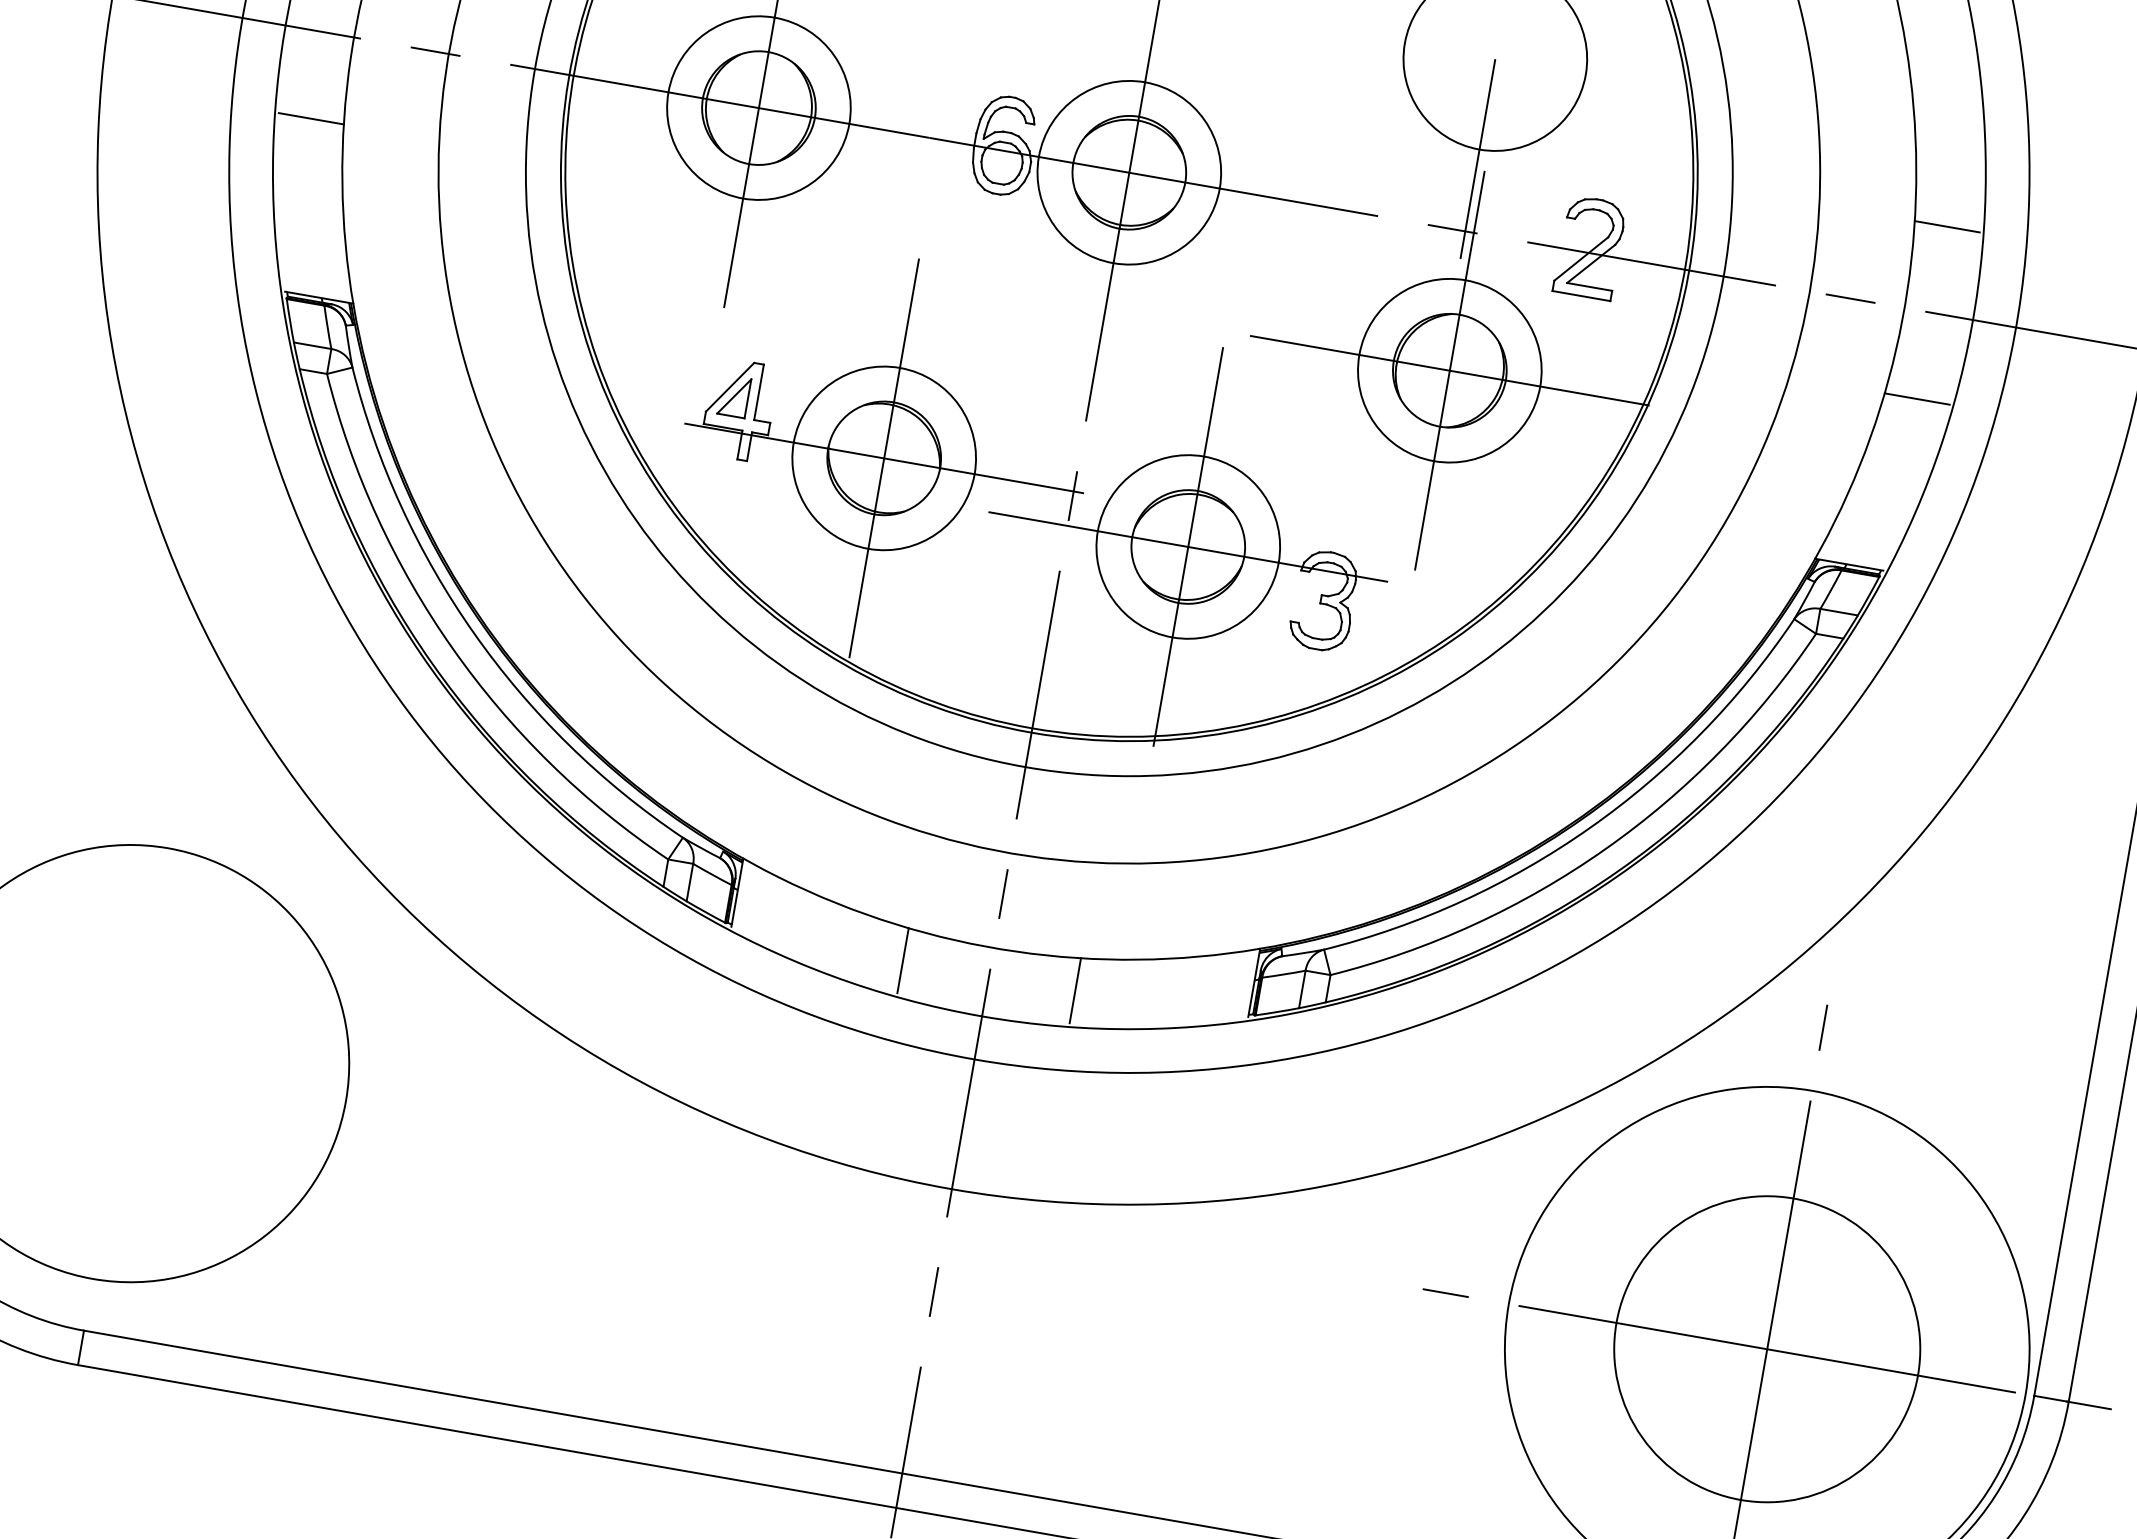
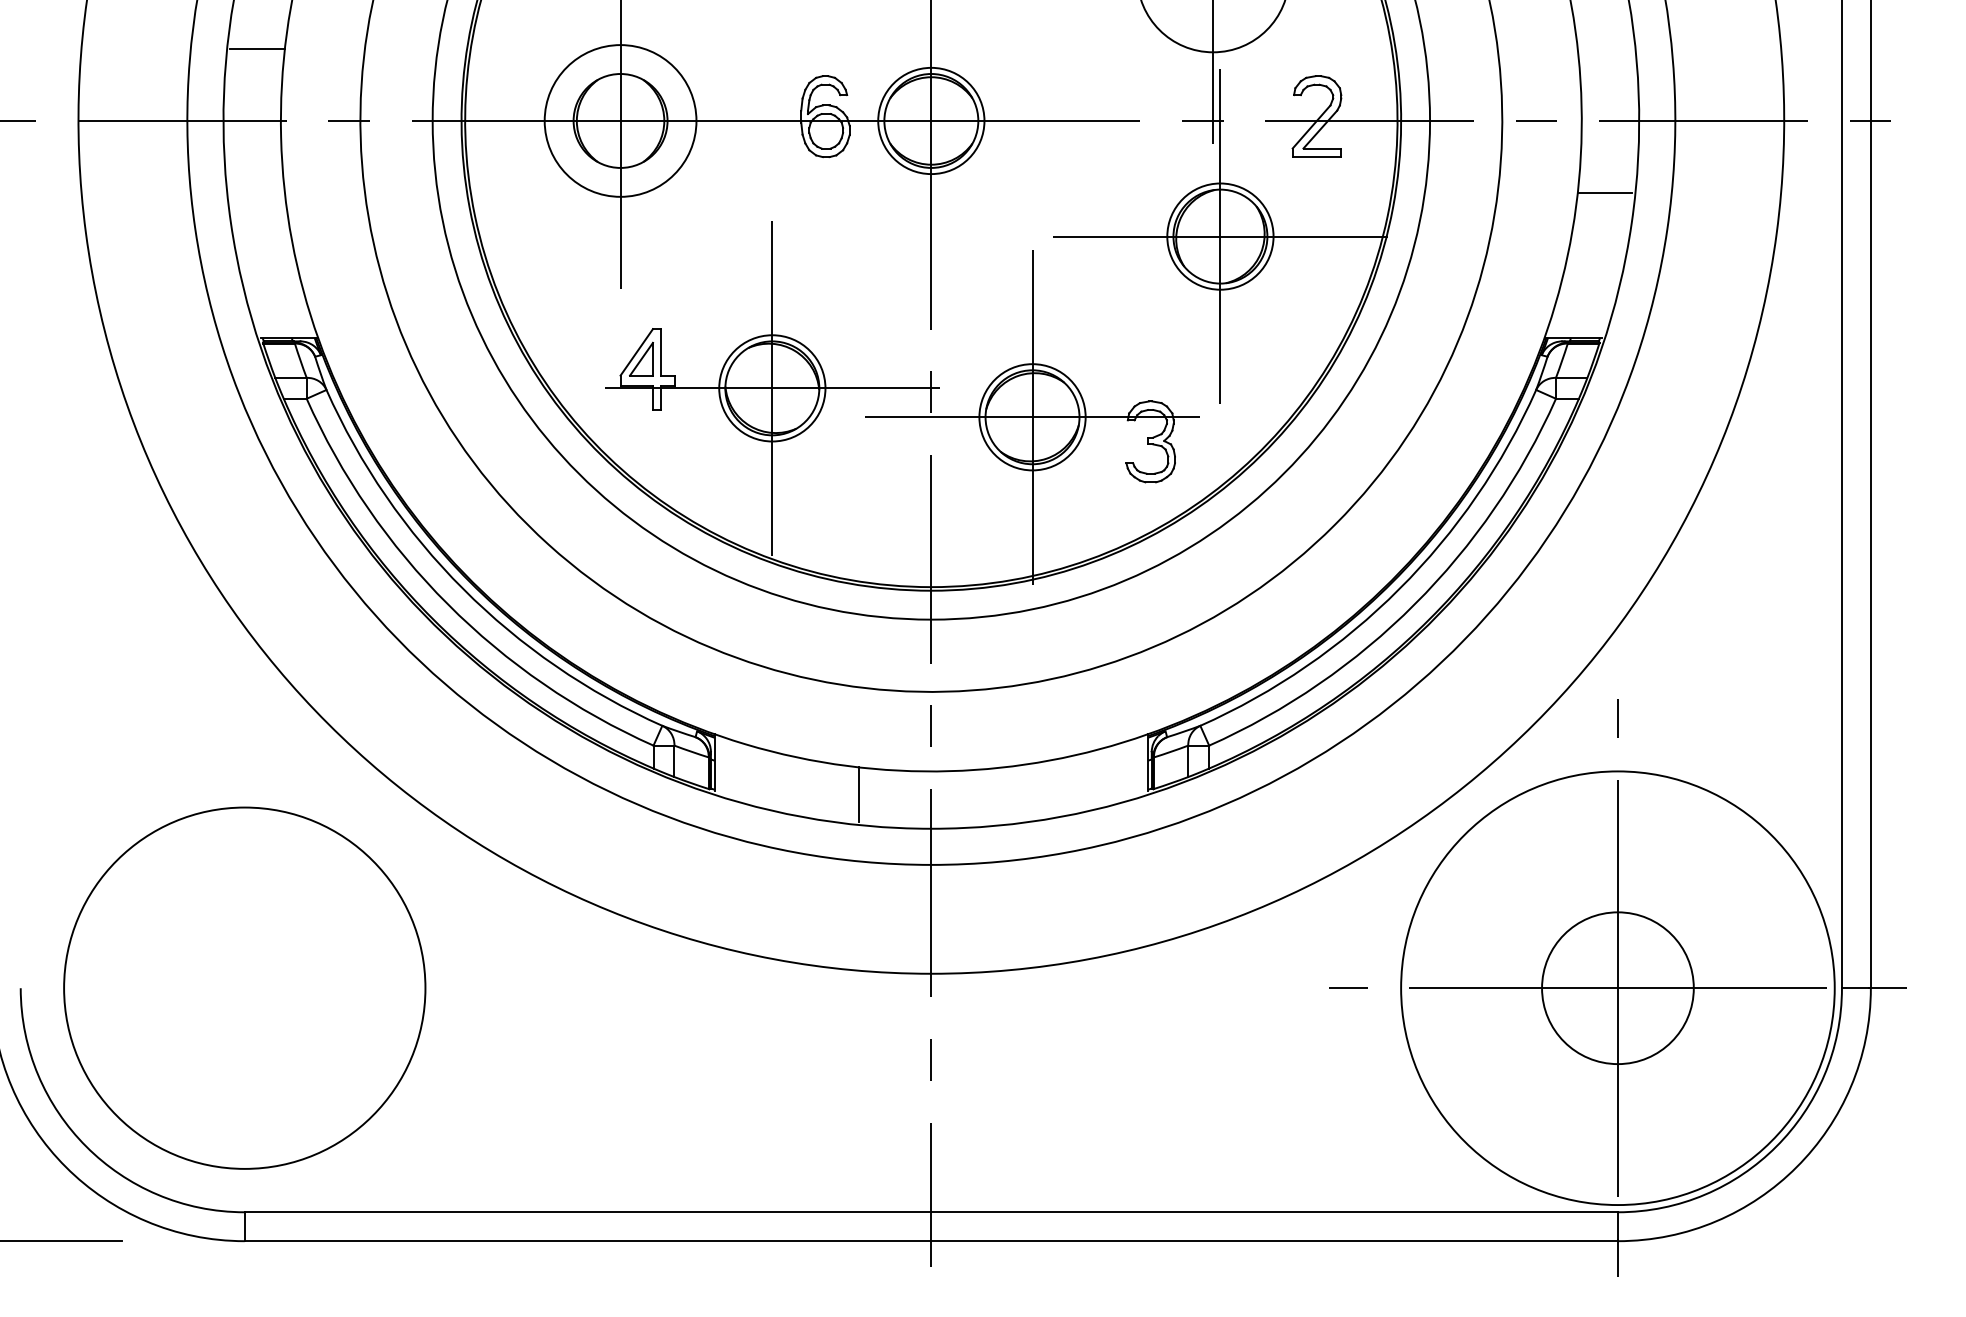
line: (311, 119) -> (257, 193), removed
circle: (1129, 172) -> (931, 120), size x0.7
line: (1946, 226) -> (1604, 48), removed
circle: (1449, 370) -> (1220, 236), size x0.7
circle: (884, 458) -> (772, 388), size x0.7
circle: (1188, 547) -> (1032, 417), size x0.7
line: (1075, 990) -> (1003, 794), removed
circle: (1766, 1348) -> (1617, 987), size x0.6

